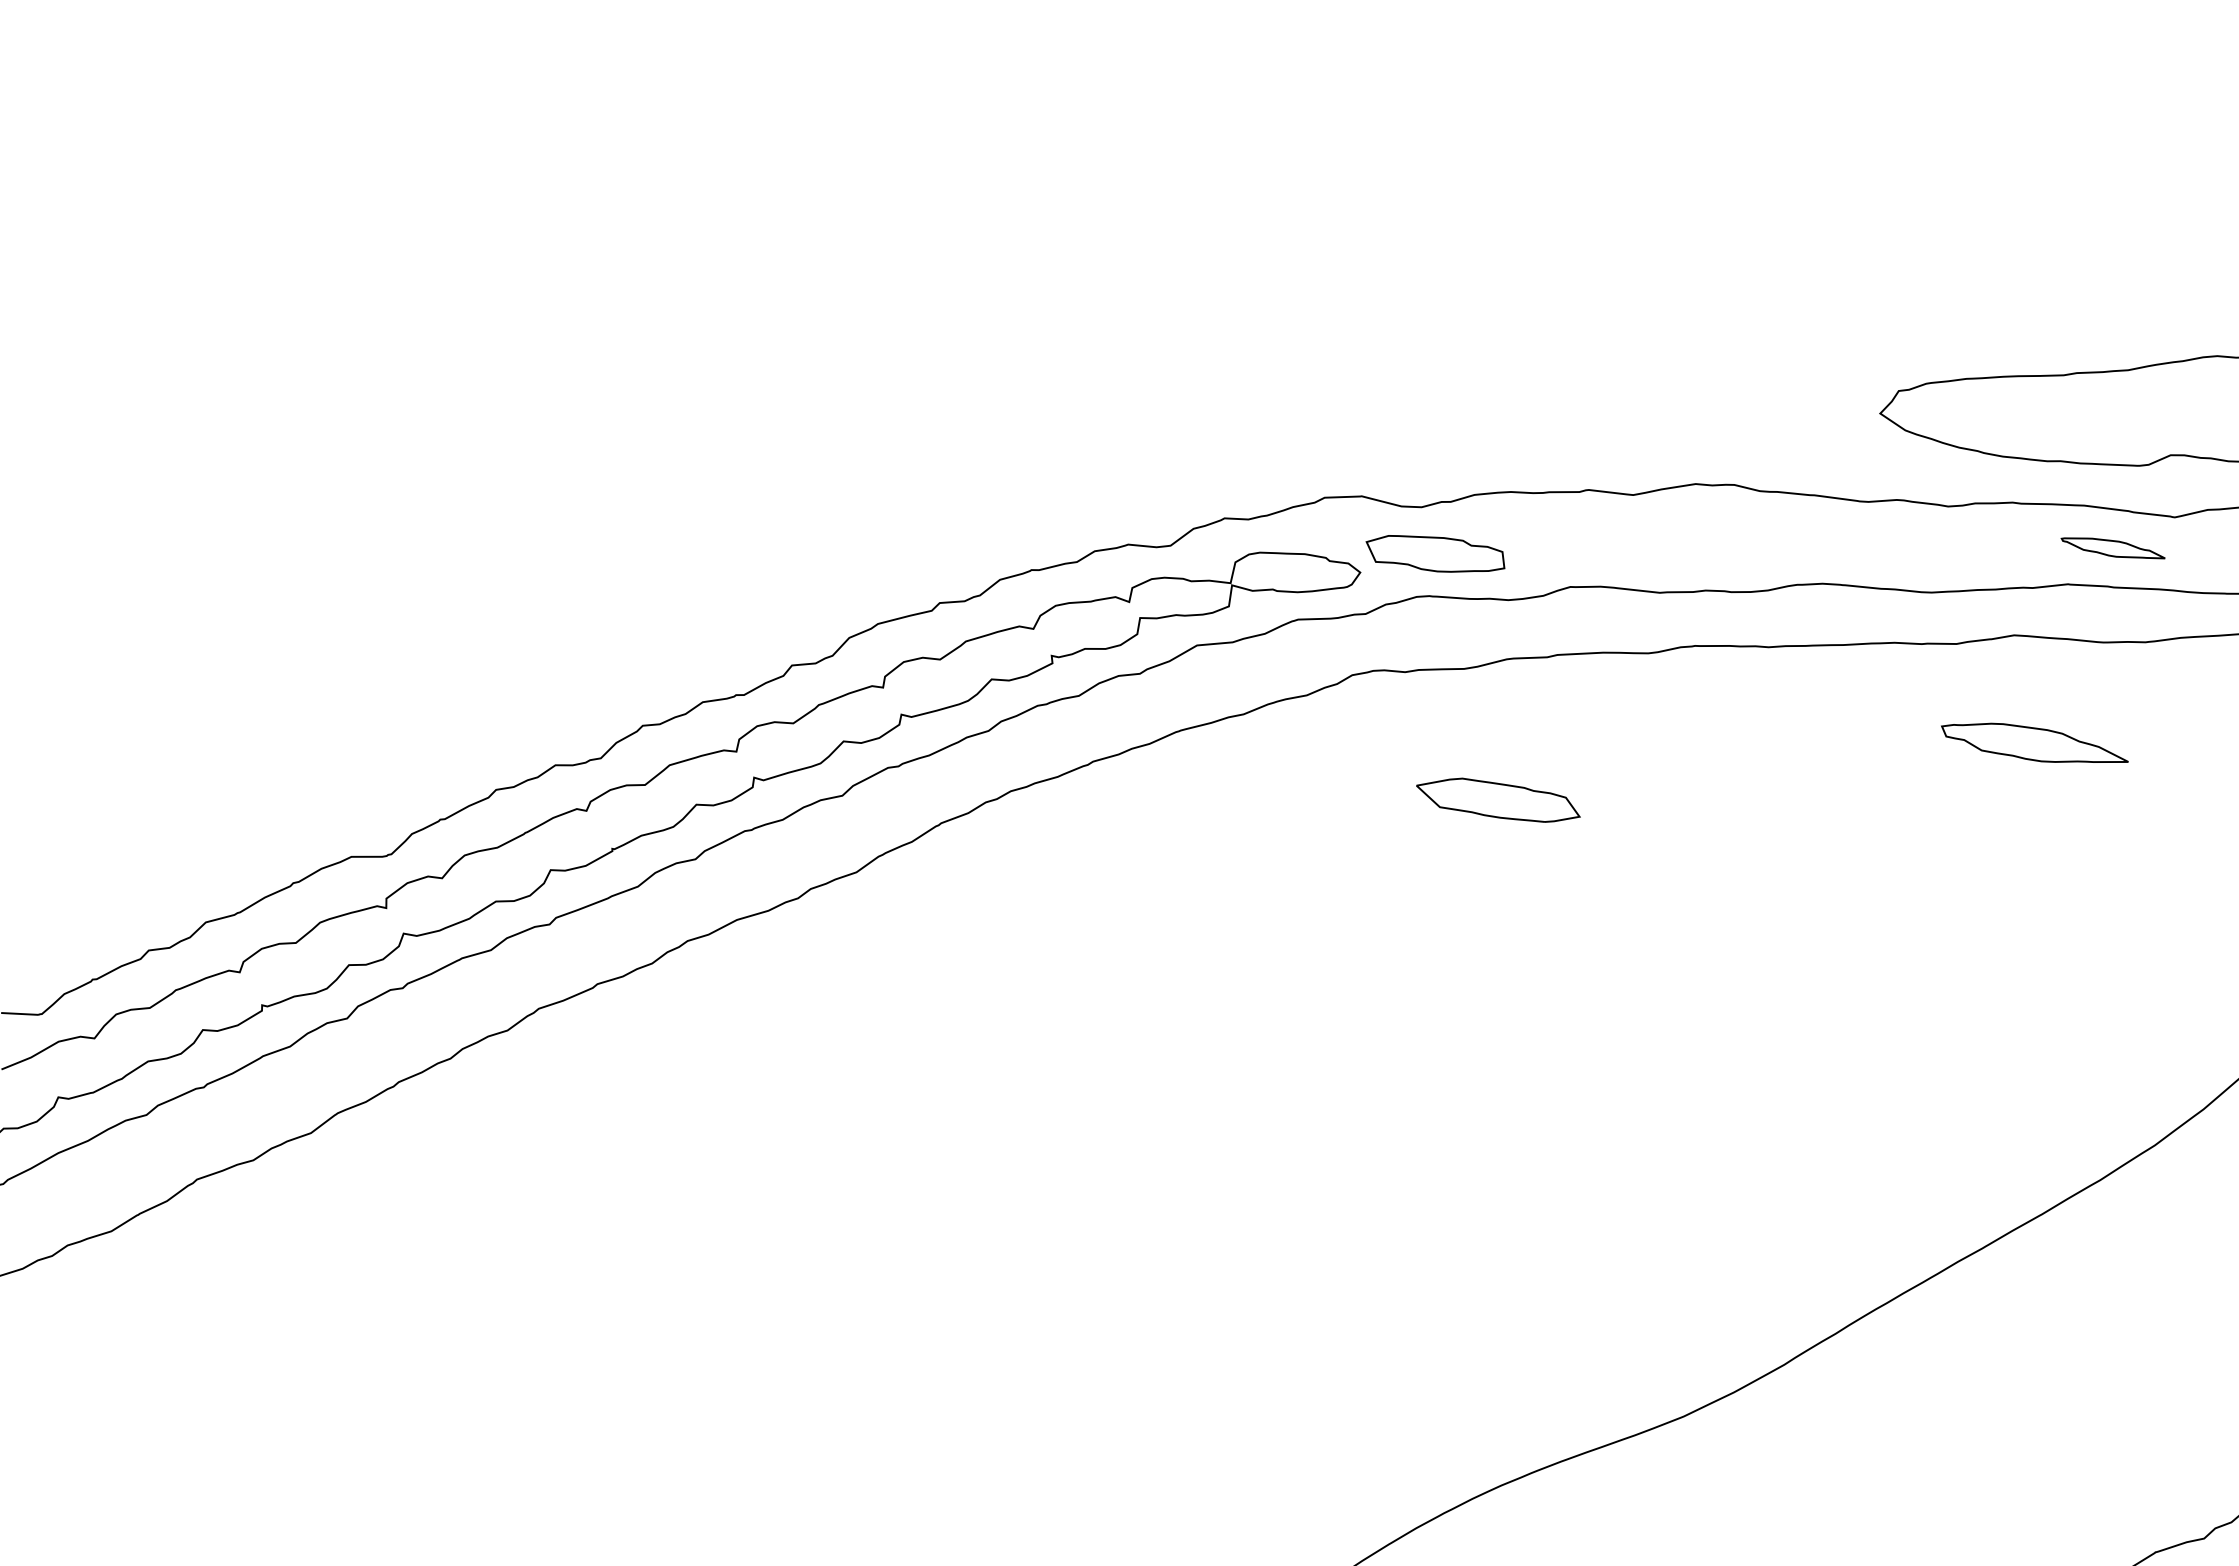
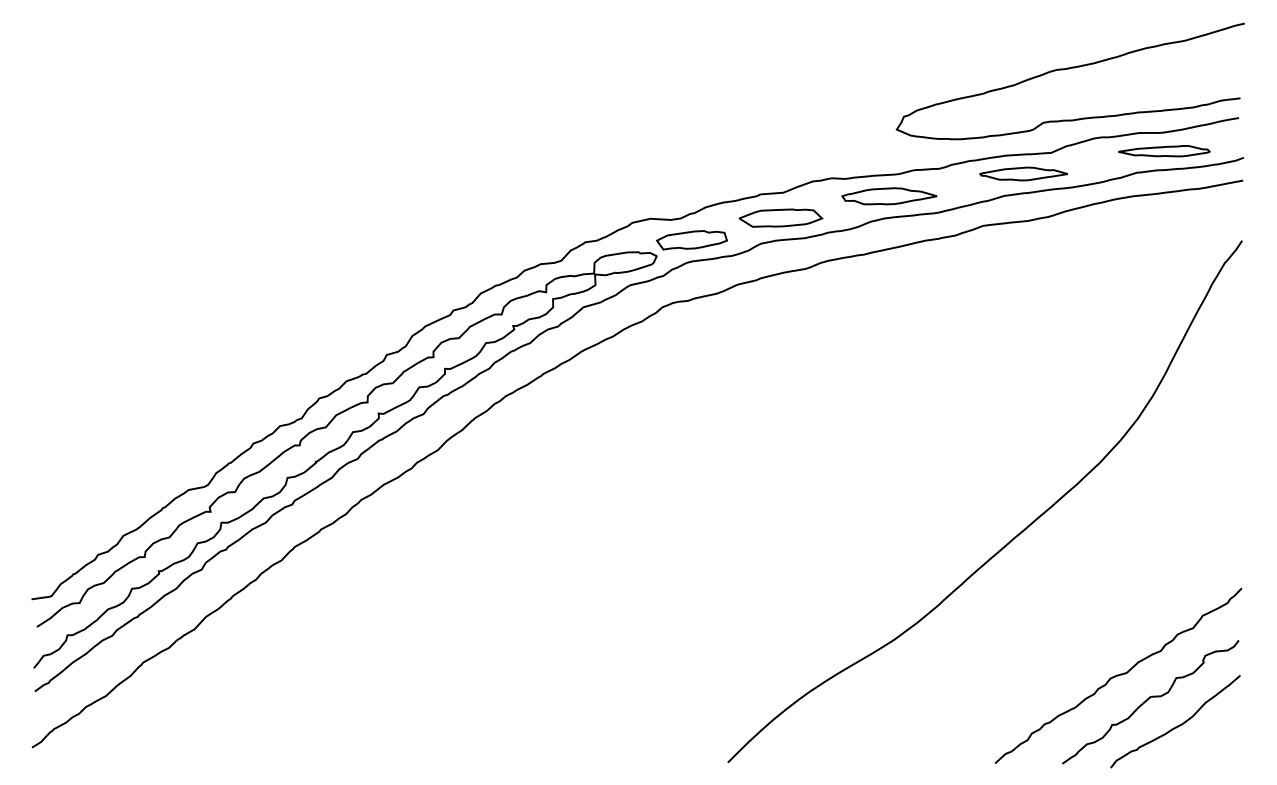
part: (2113, 547) -> (1023, 173), size x1.67
part: (2034, 744) -> (889, 196), moved
part: (1498, 799) -> (780, 217), moved

